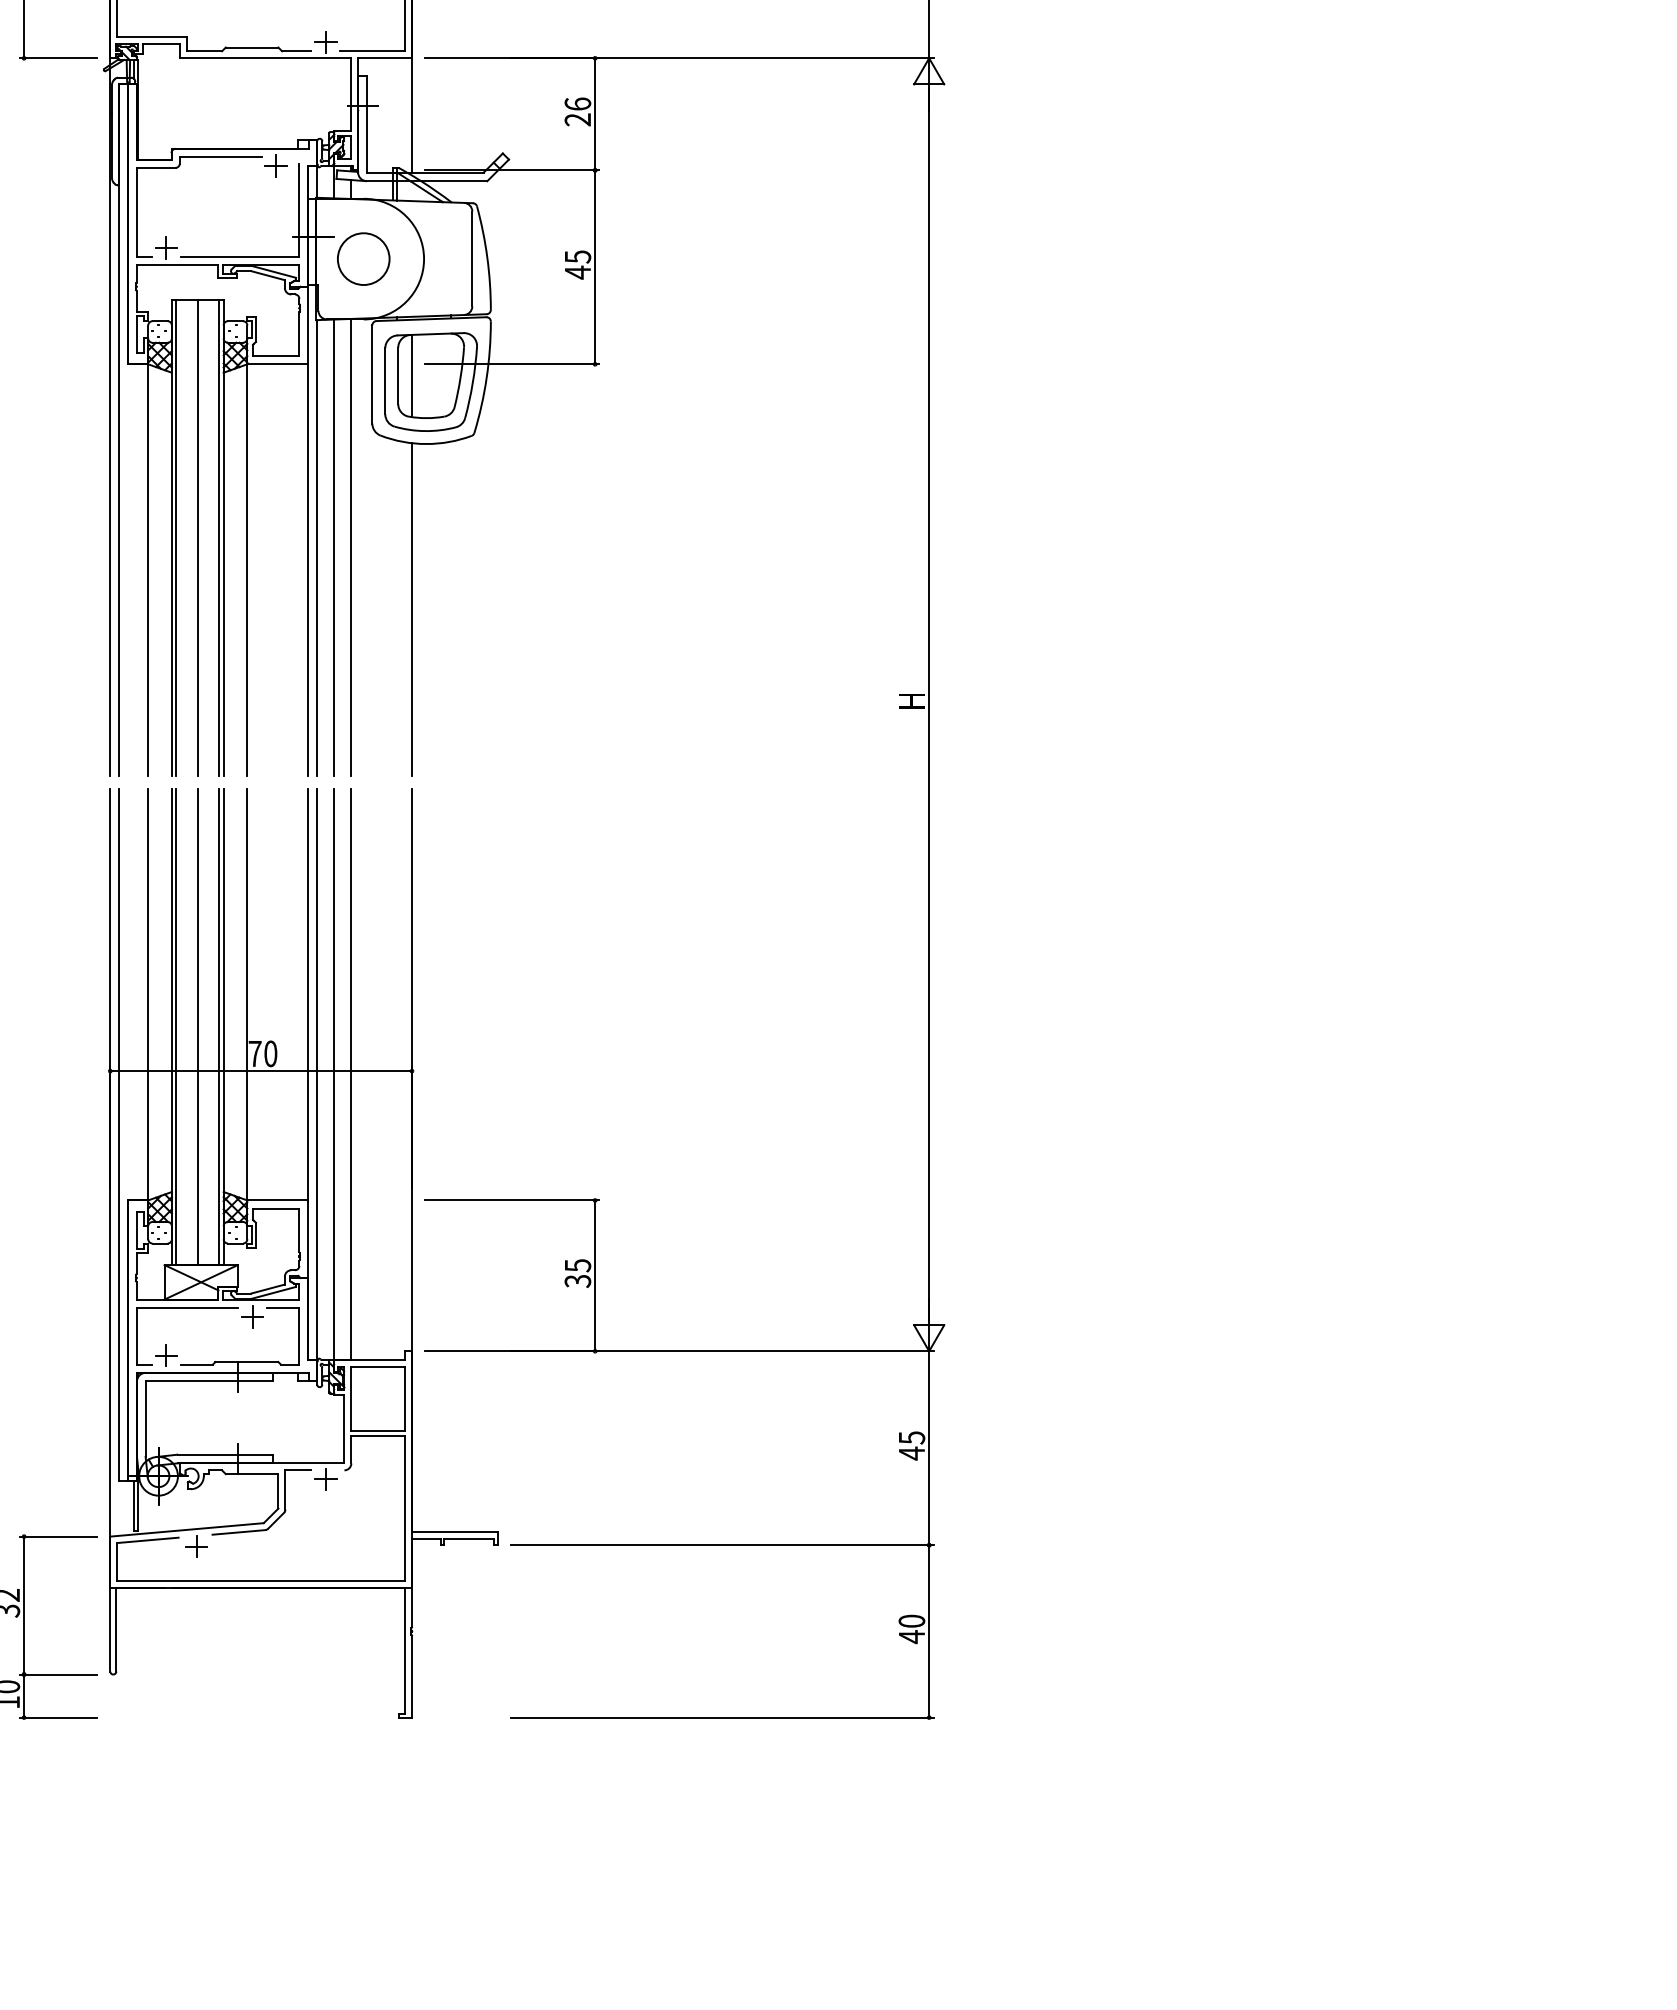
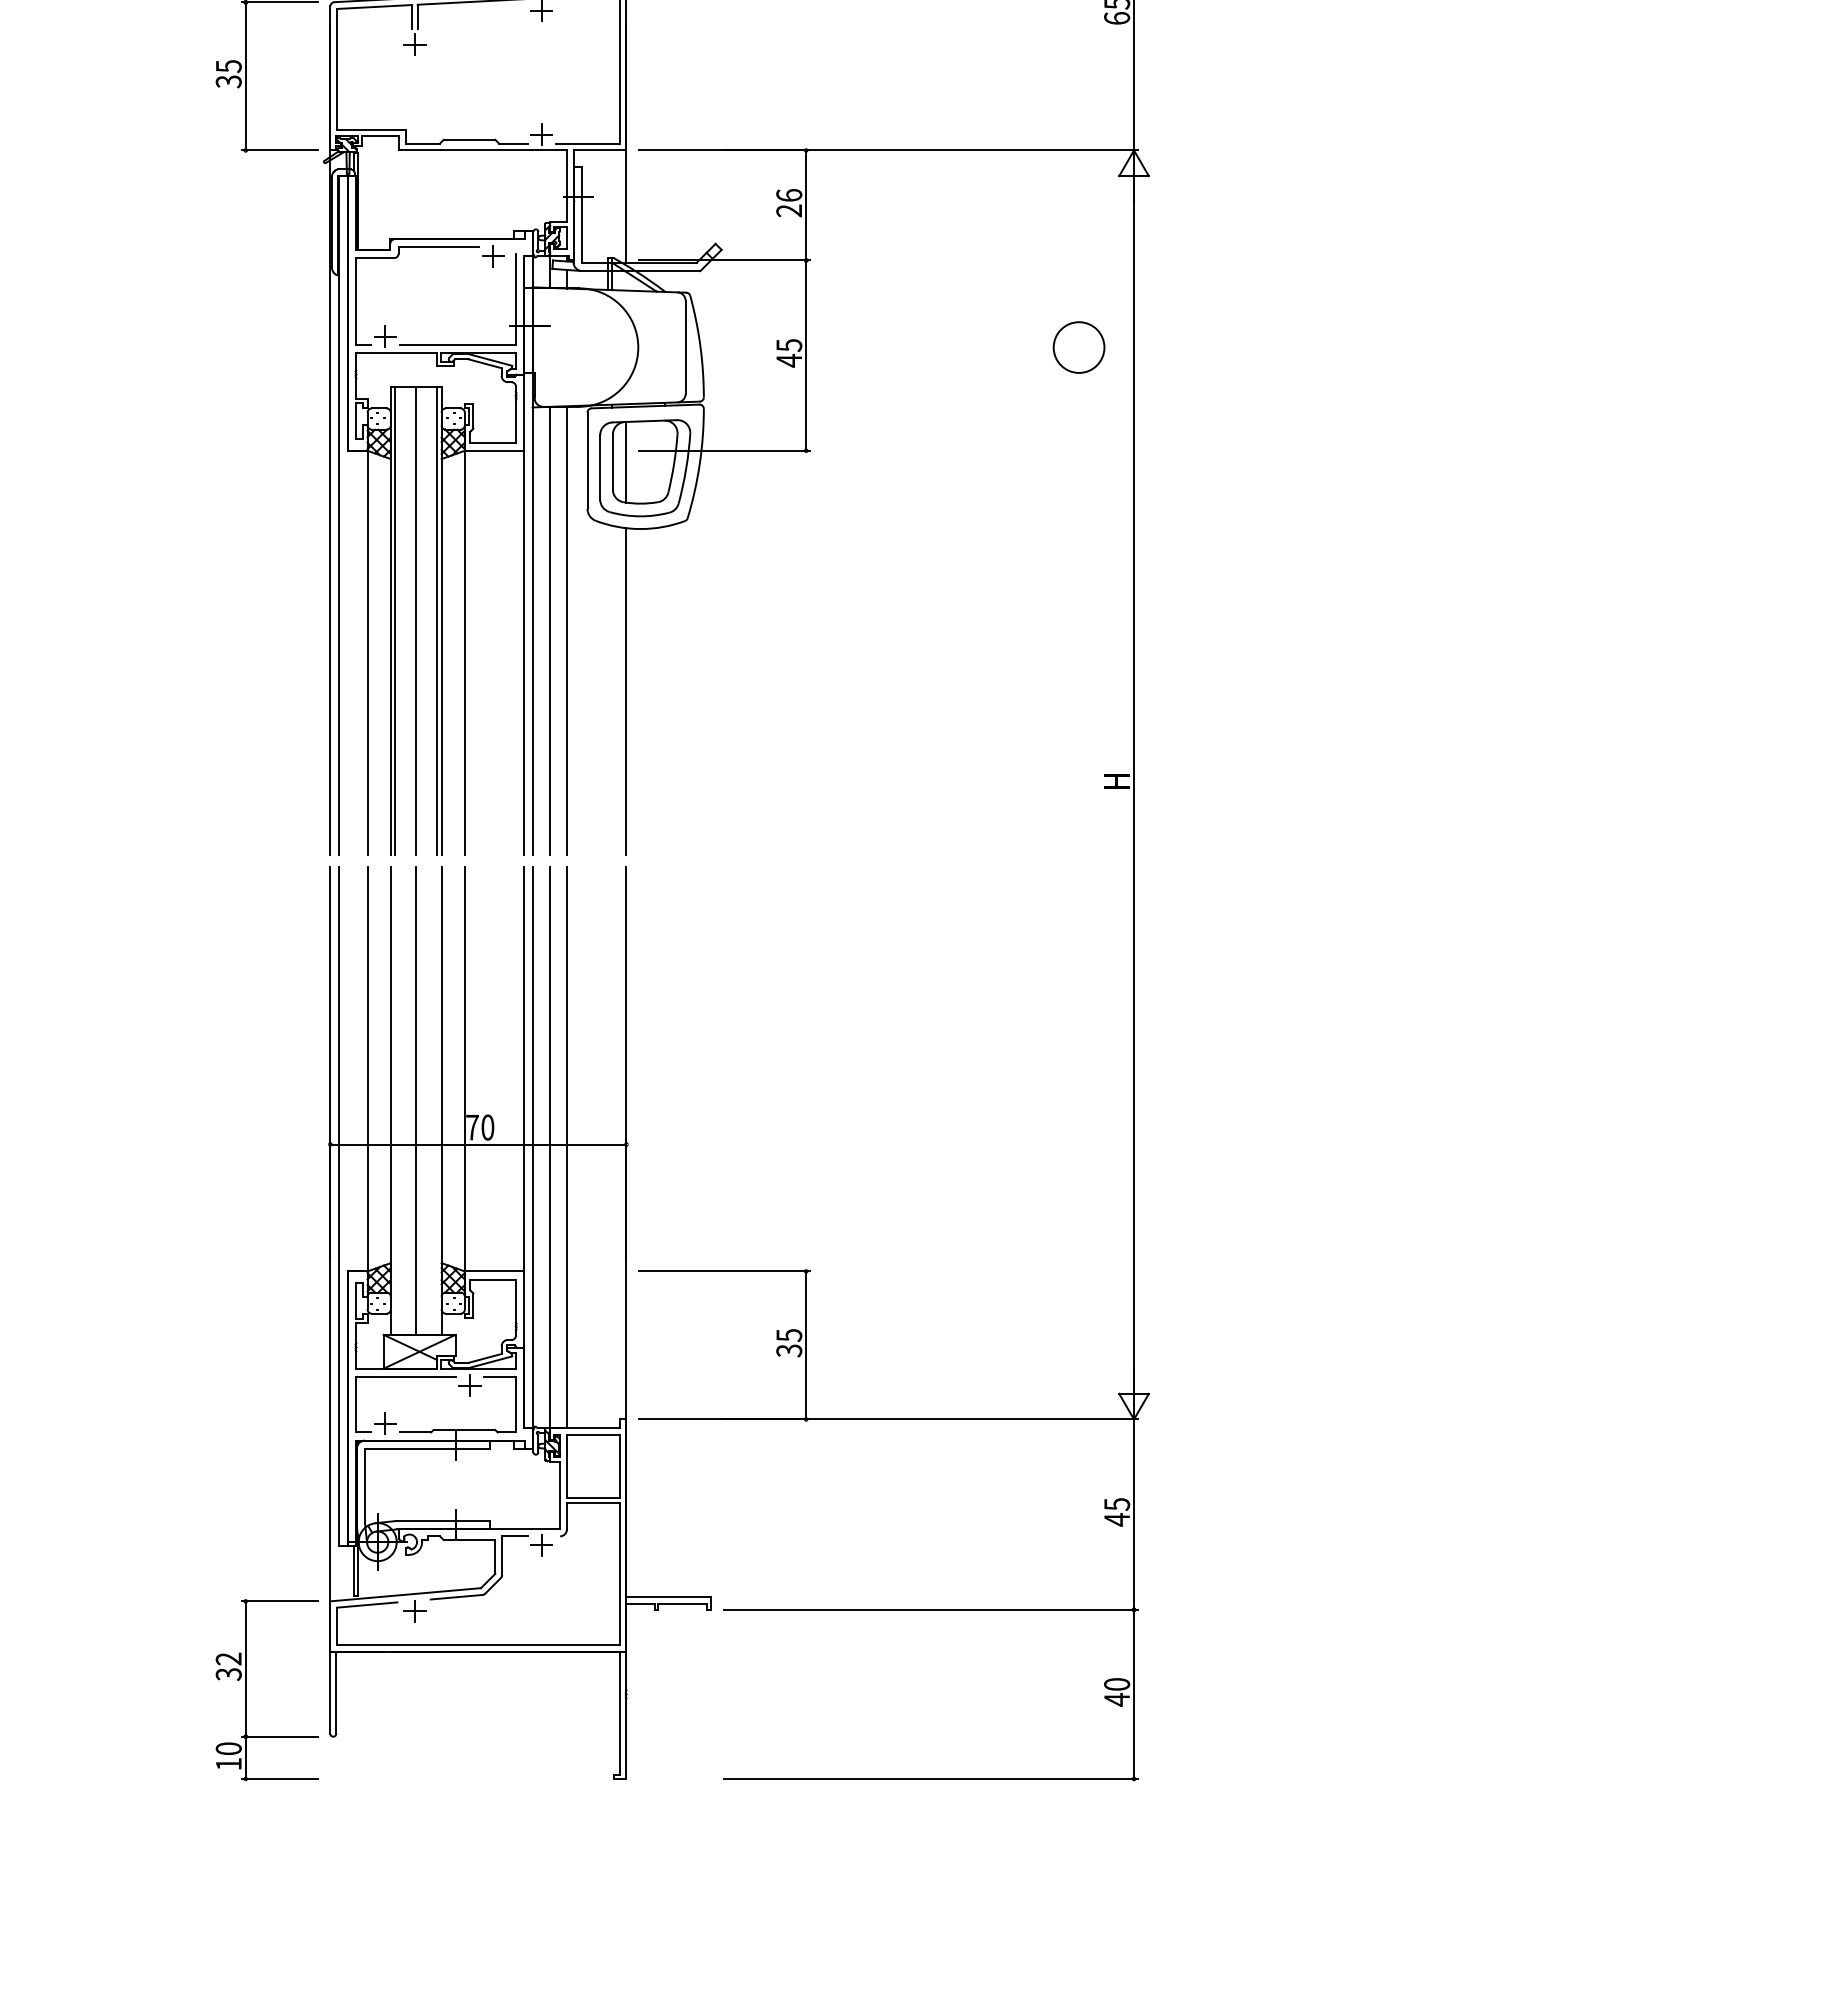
circle: (363, 259) -> (1078, 347), moved
line: (176, 1026) -> (395, 1100), removed
line: (219, 1026) -> (437, 1100), removed

